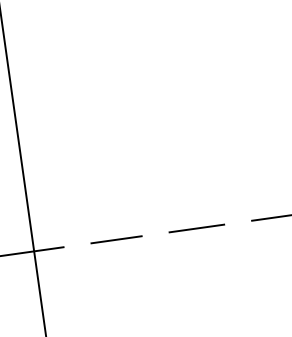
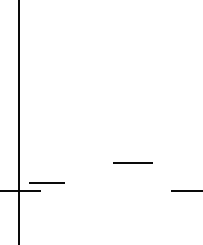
line: (195, 227) -> (132, 162), moved
line: (115, 238) -> (46, 182), moved

